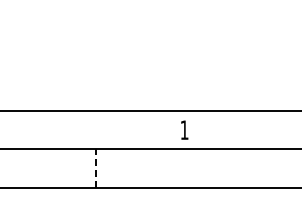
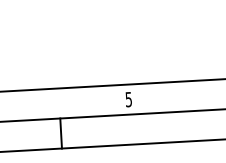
text: (184, 130) -> (128, 99), 1 -> 5
line: (95, 168) -> (60, 133), dashed -> solid

